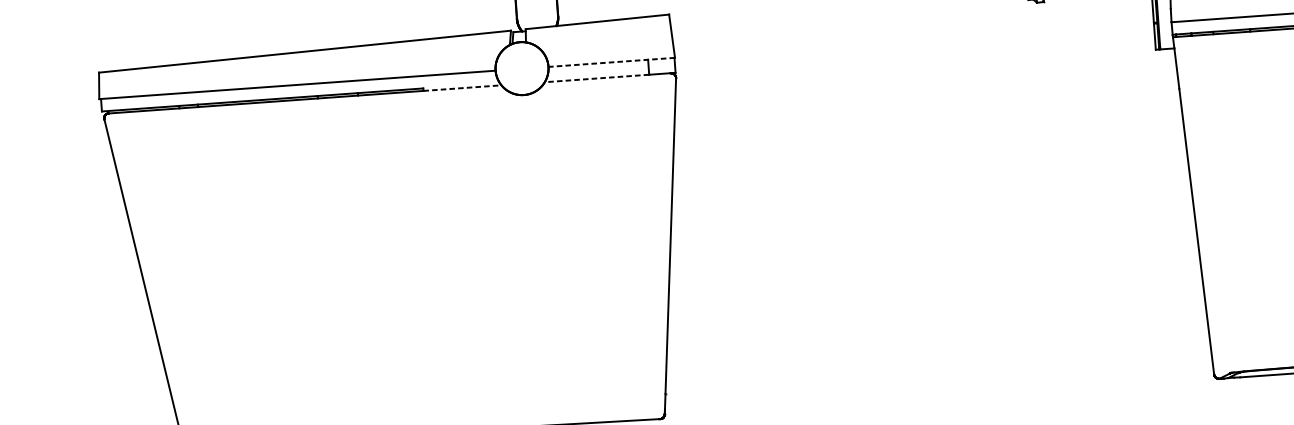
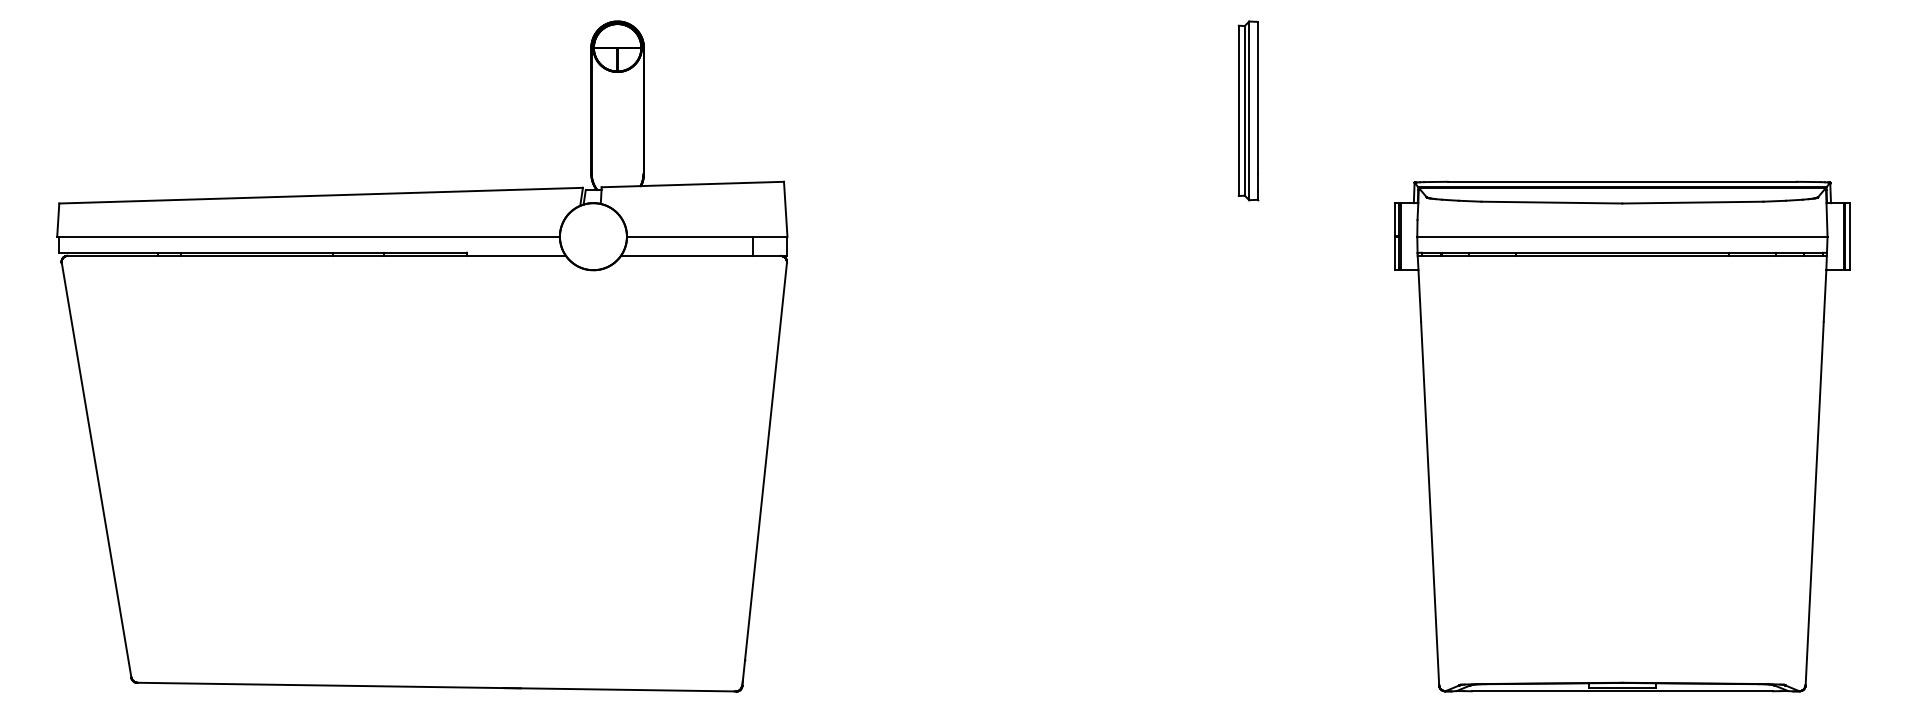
line: (611, 62) -> (706, 236), dashed -> solid
line: (596, 78) -> (686, 255), dashed -> solid
line: (462, 87) -> (516, 255), dashed -> solid

